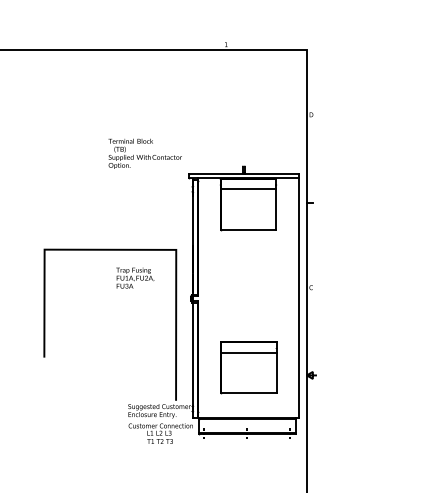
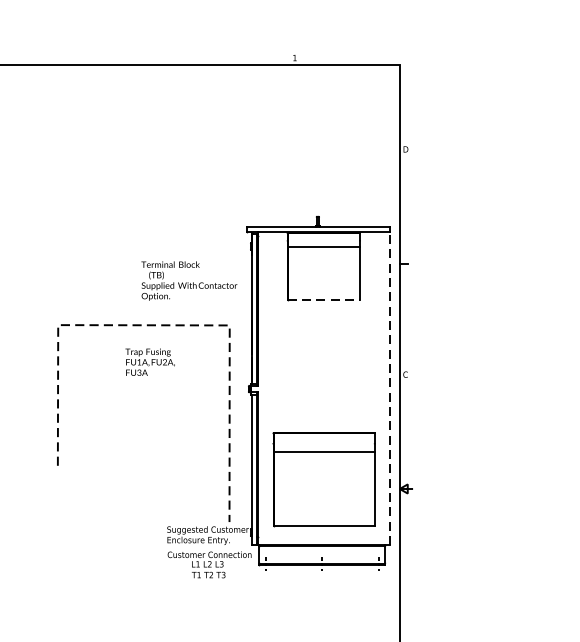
text: (144, 153) -> (188, 280), moved
line: (248, 230) -> (323, 300), solid -> dashed
line: (132, 249) -> (172, 324), solid -> dashed
text: (135, 277) -> (150, 361), moved
line: (299, 297) -> (390, 387), solid -> dashed
part: (248, 367) -> (323, 478), size x1.4

